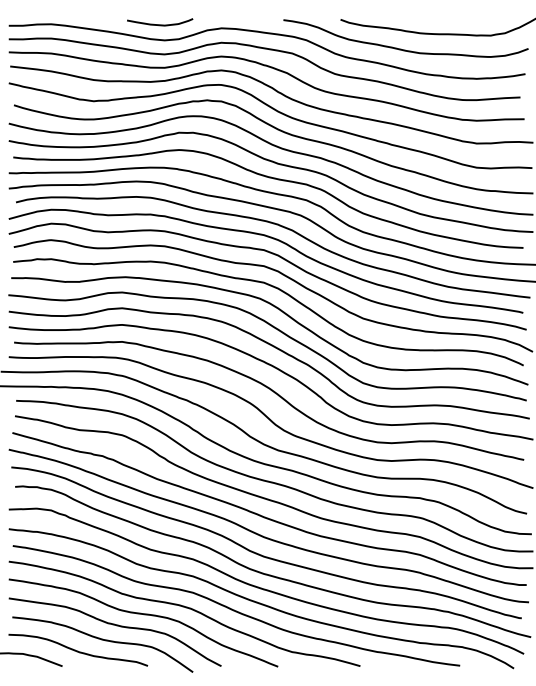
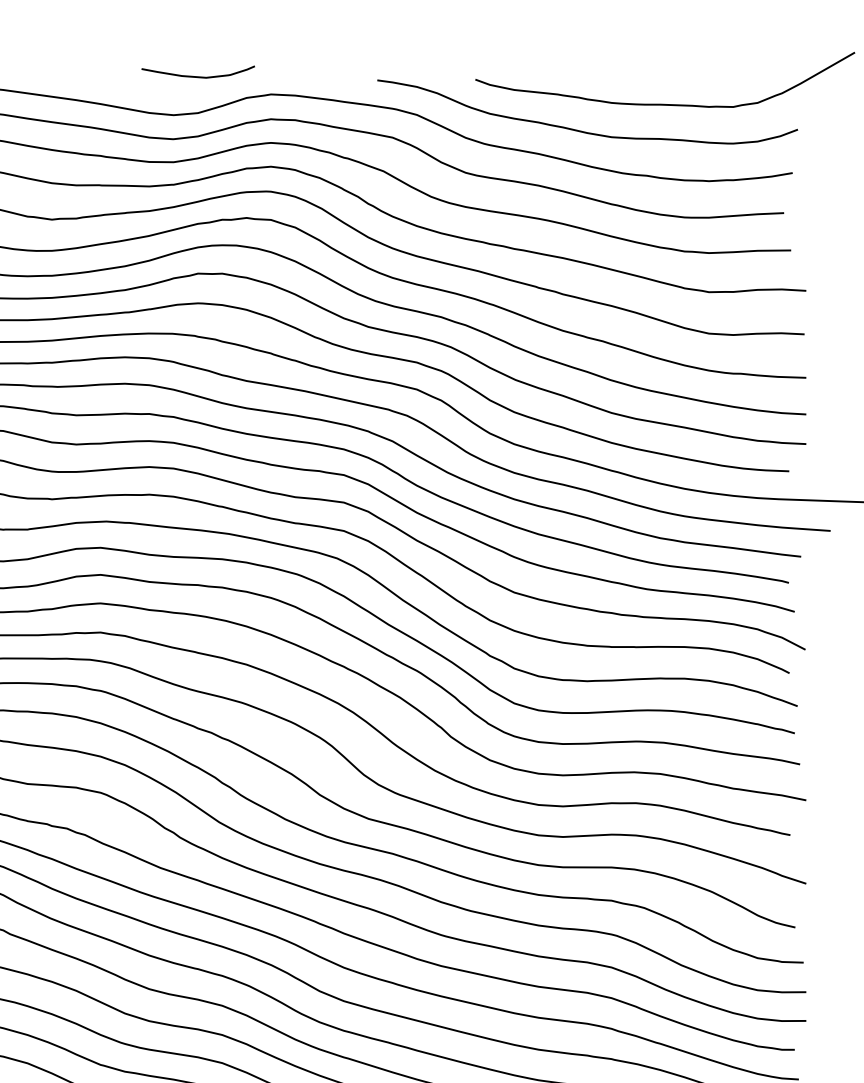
curve: (160, 24) -> (198, 75), moved

